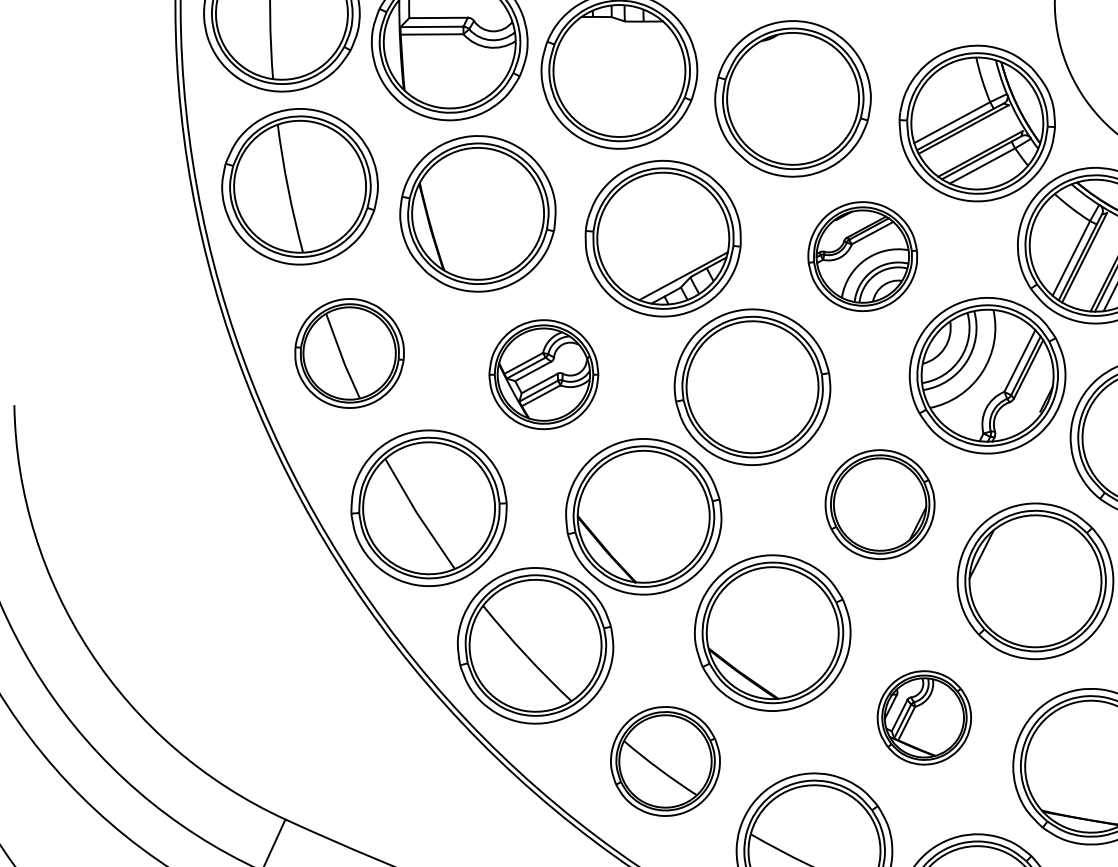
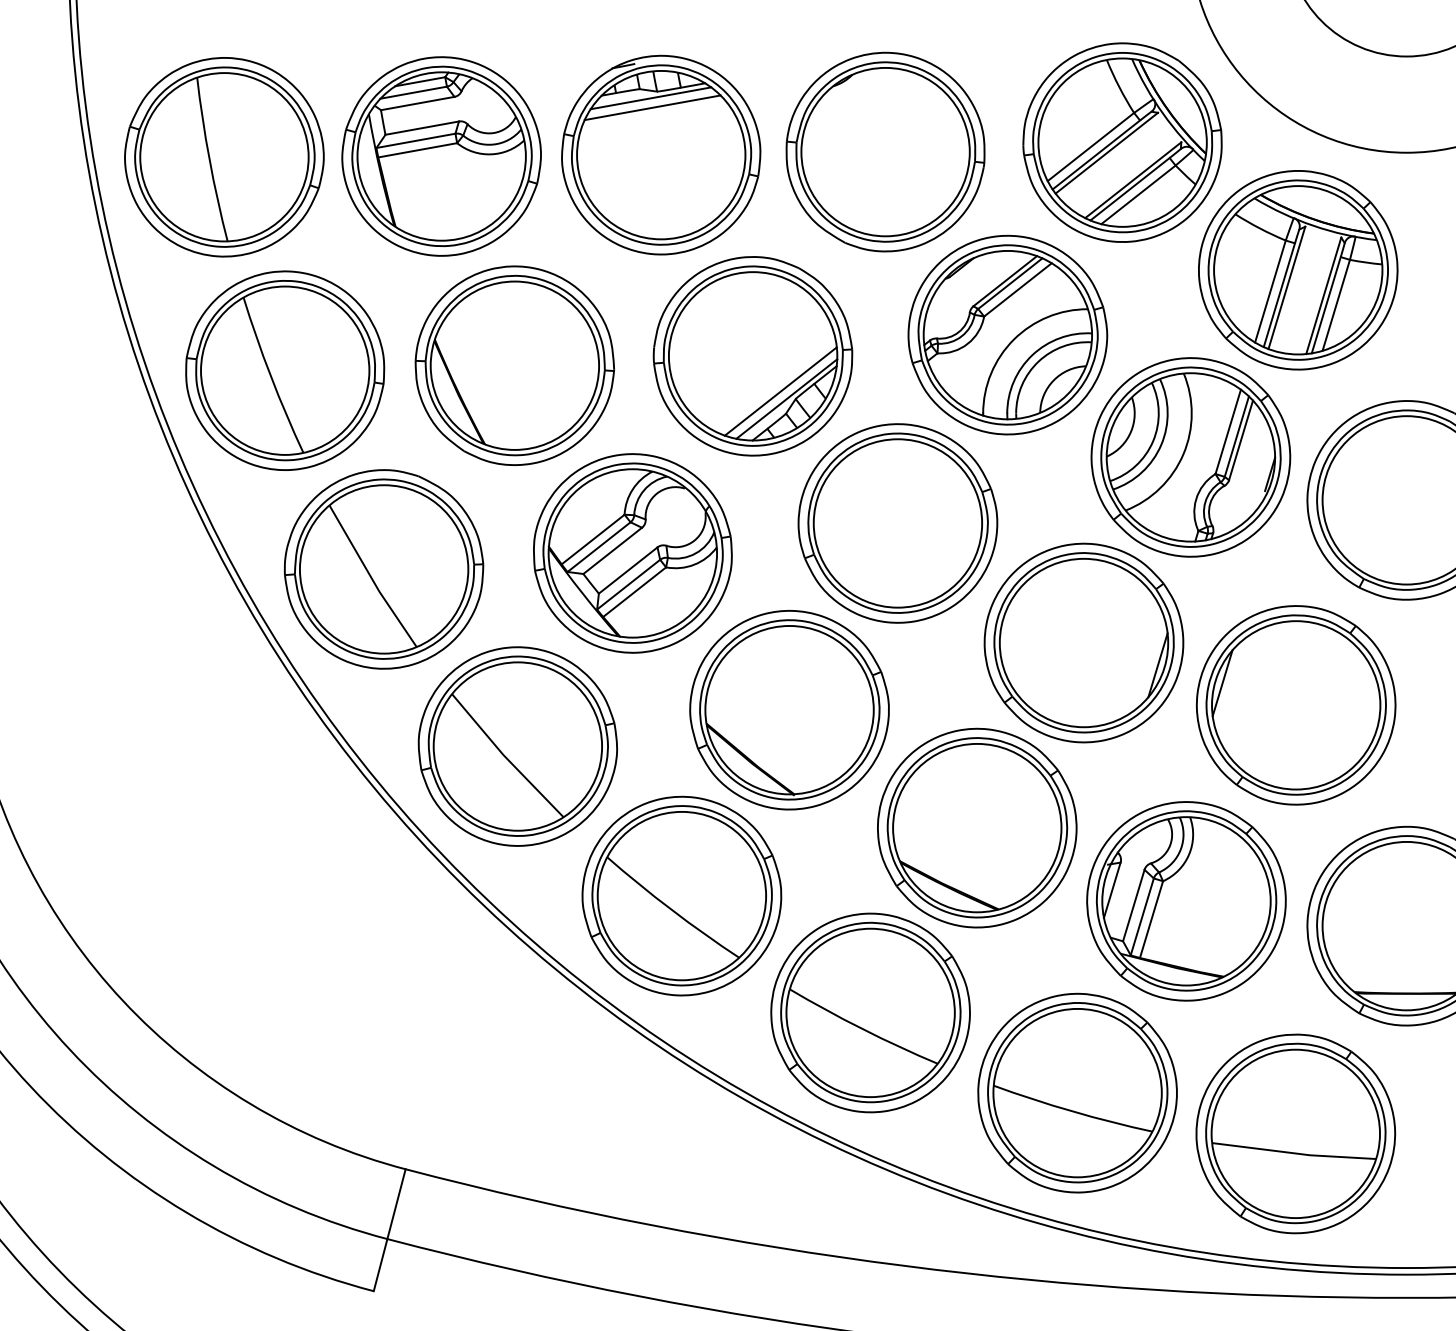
line: (618, 25) -> (650, 98), added
line: (619, 33) -> (652, 107), added
part: (862, 256) -> (1007, 334), size x1.43
line: (679, 269) -> (780, 391), added
part: (349, 353) -> (383, 569), size x1.43
part: (543, 374) -> (632, 553), size x1.43
part: (879, 504) -> (1083, 642), size x1.43
part: (924, 717) -> (1186, 901), size x1.67
part: (665, 761) -> (870, 1012), size x1.43

